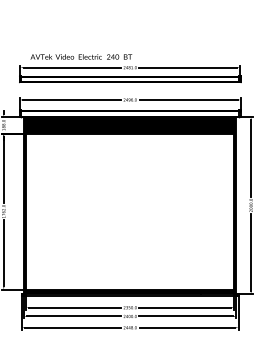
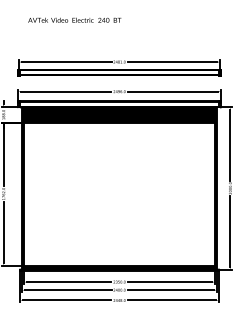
text: (81, 56) -> (74, 19), moved

